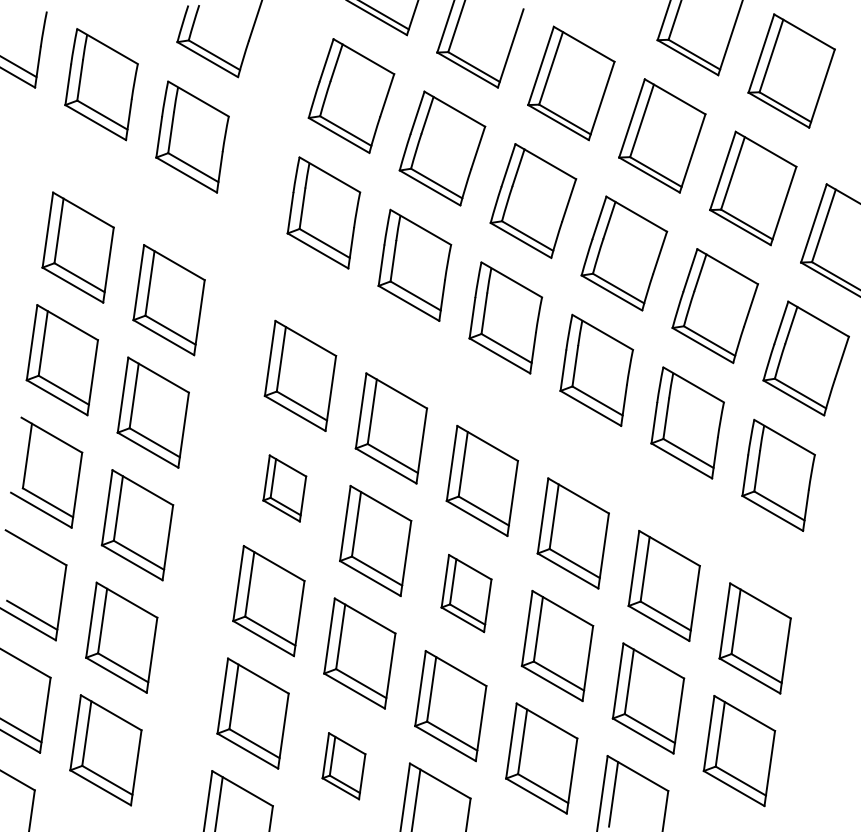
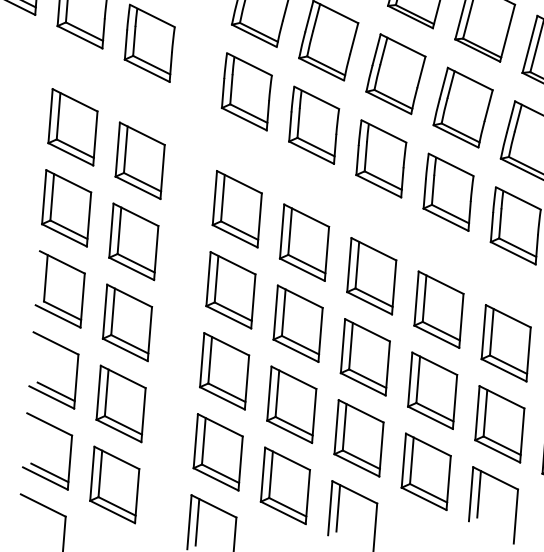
part: (284, 488) -> (230, 290), size x1.67
part: (466, 593) -> (365, 357), size x1.43
part: (343, 766) -> (285, 486), size x1.67

